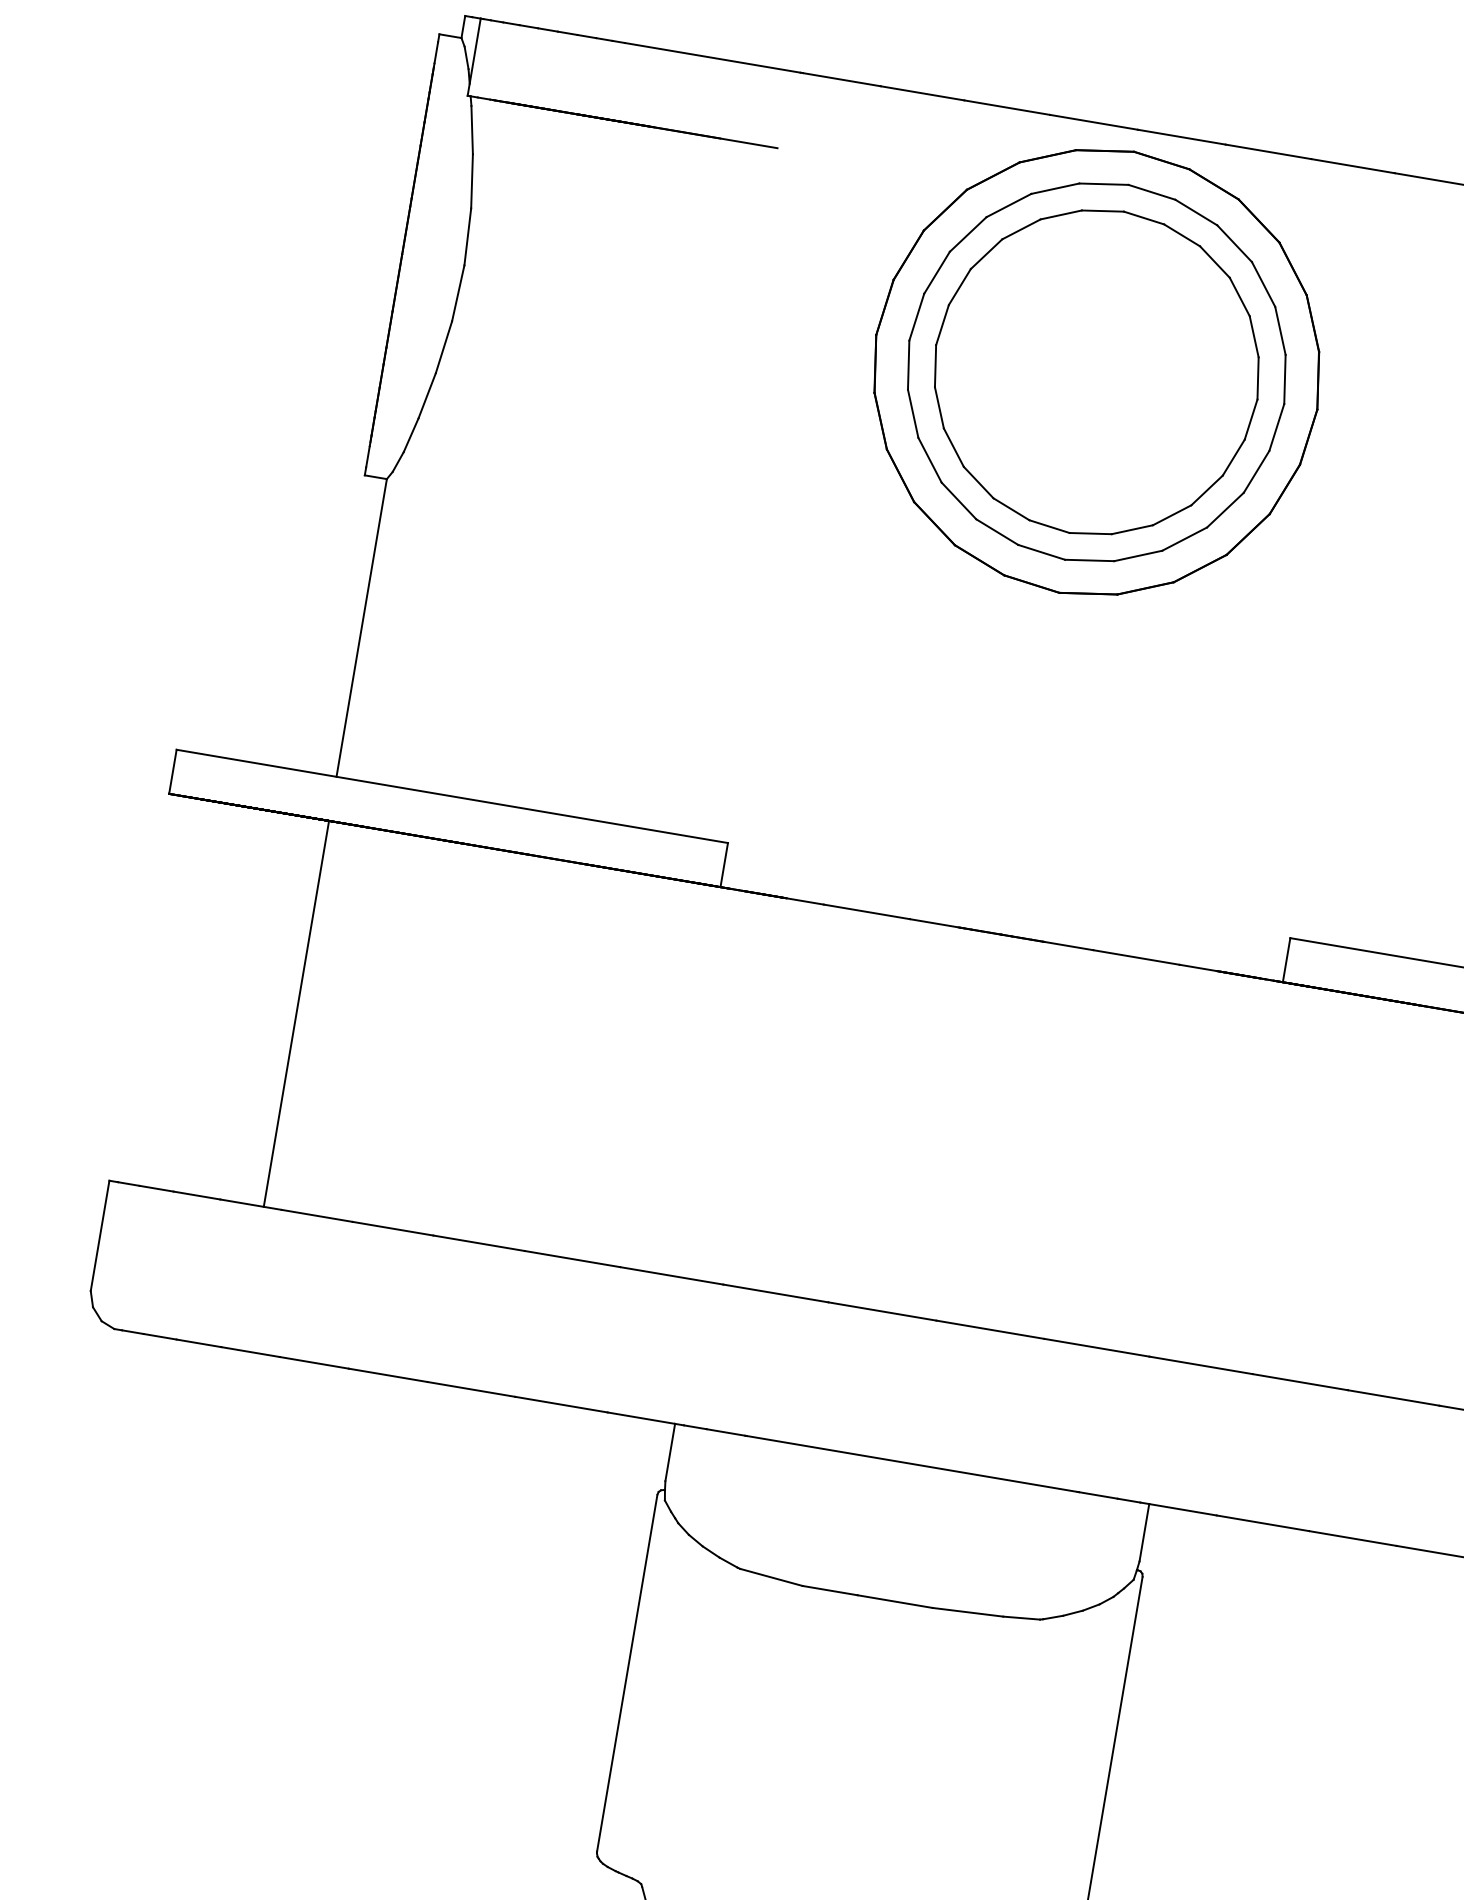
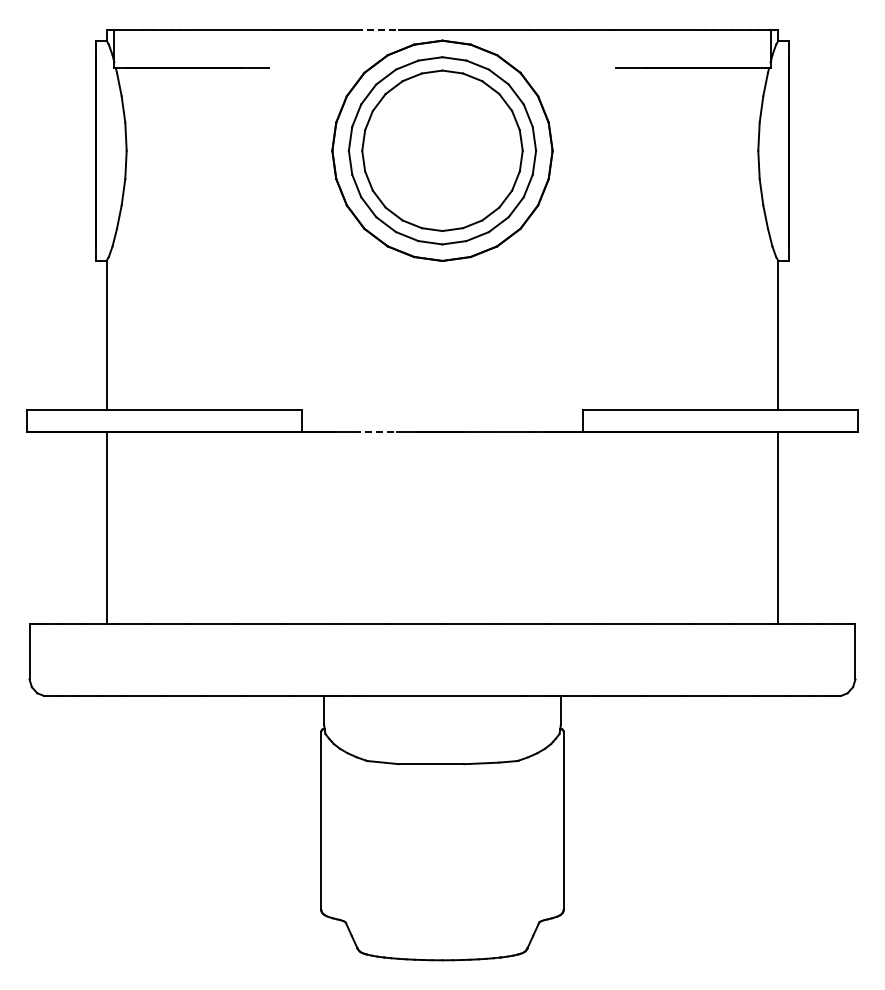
line: (1007, 107) -> (377, 29), solid -> dashed
line: (867, 911) -> (375, 431), solid -> dashed

